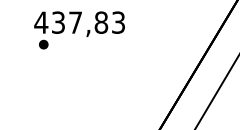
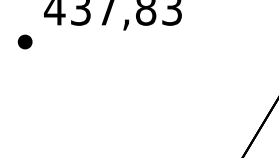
part: (43, 44) -> (24, 41), moved

